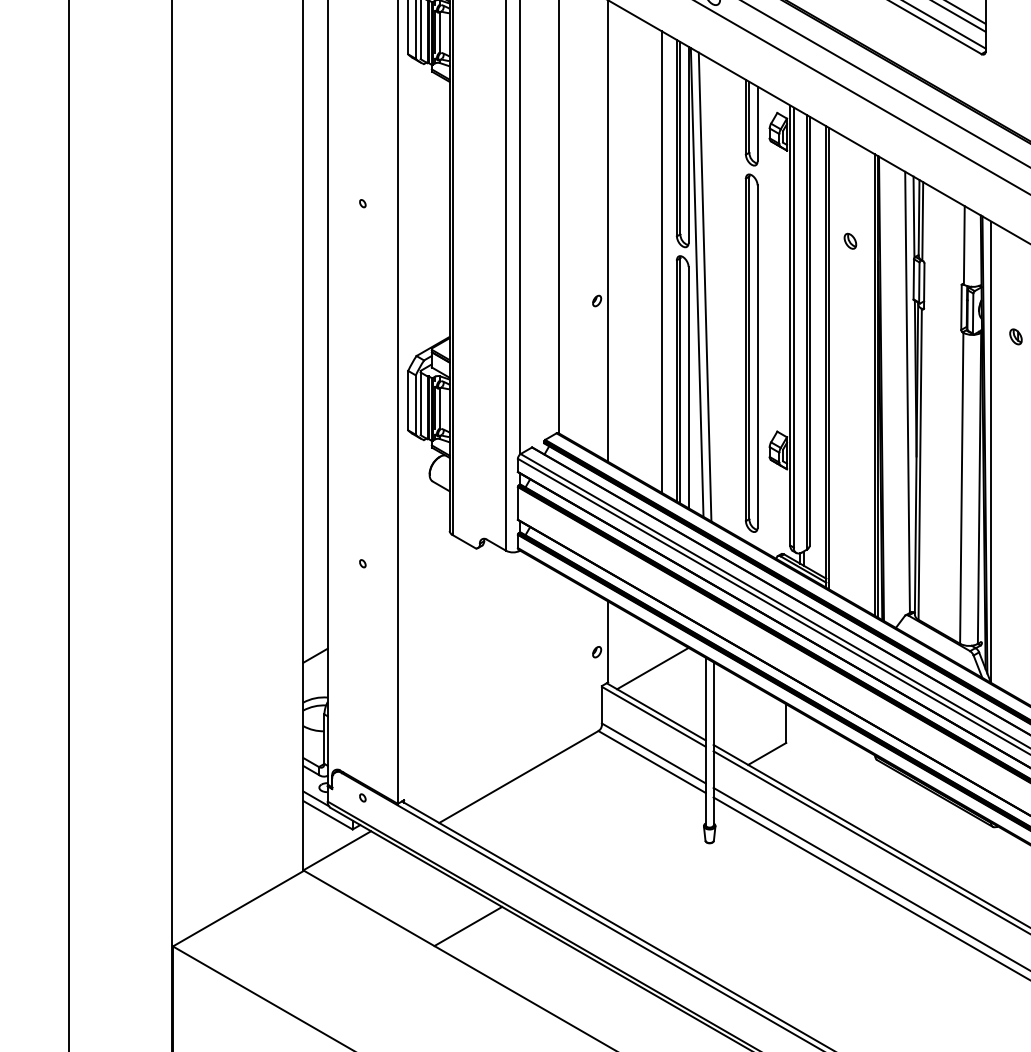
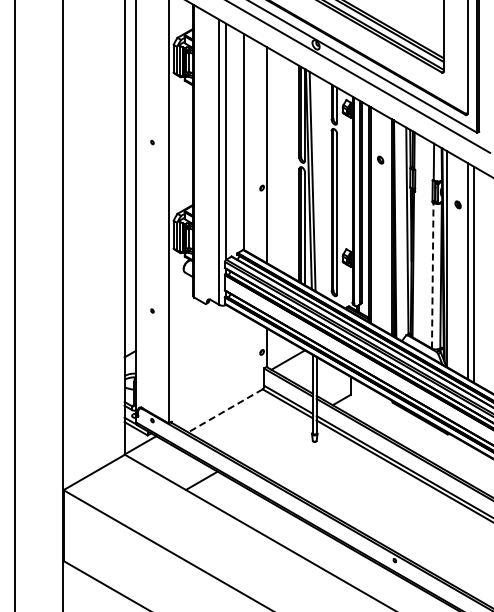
line: (662, 261) -> (292, 169), removed
line: (961, 487) -> (432, 275), solid -> dashed
line: (518, 778) -> (225, 411), solid -> dashed

